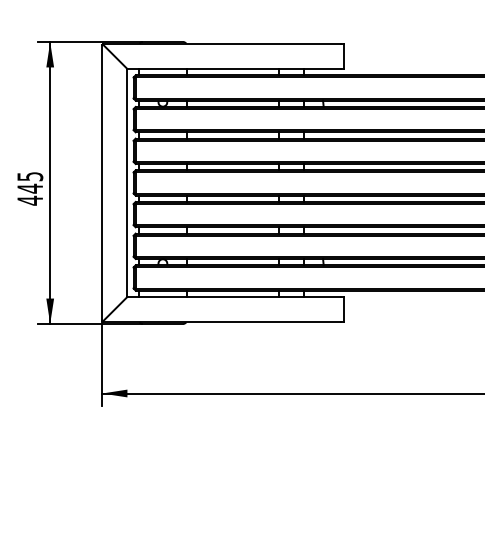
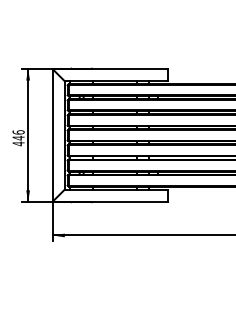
text: (29, 176) -> (18, 132), 445 -> 446

